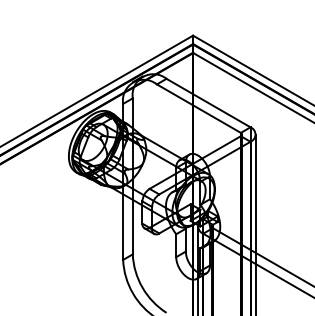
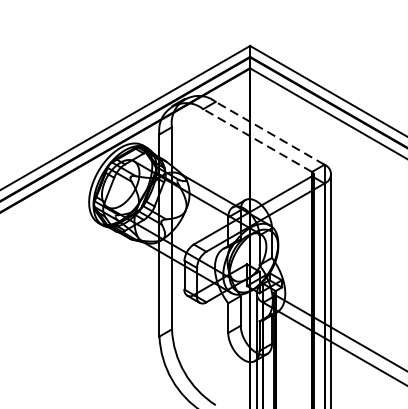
line: (208, 102) -> (270, 132), solid -> dashed
line: (198, 108) -> (257, 140), solid -> dashed

